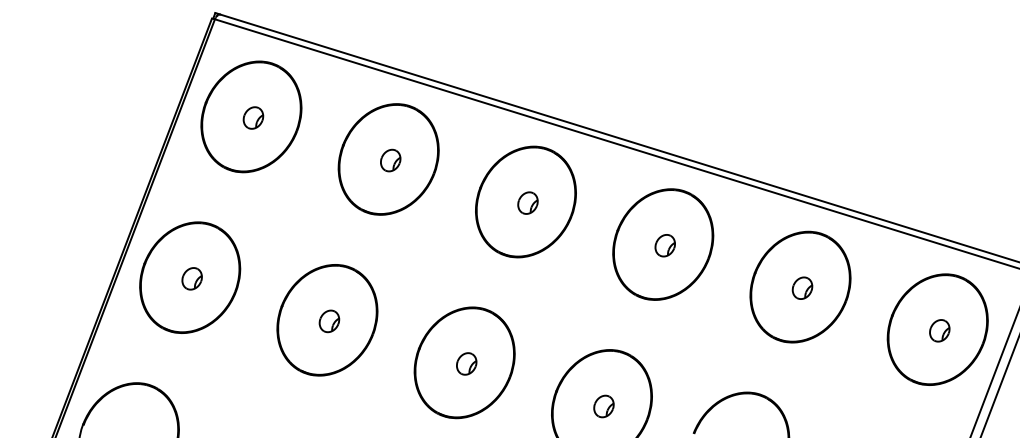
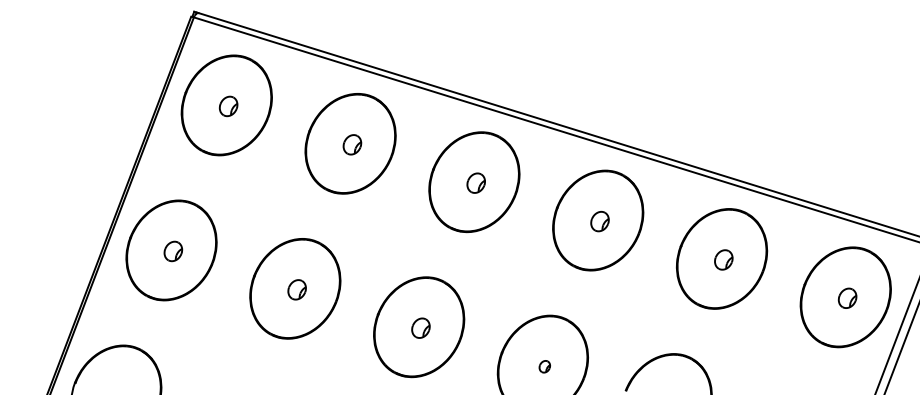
part: (603, 406) -> (544, 366), size x0.6

